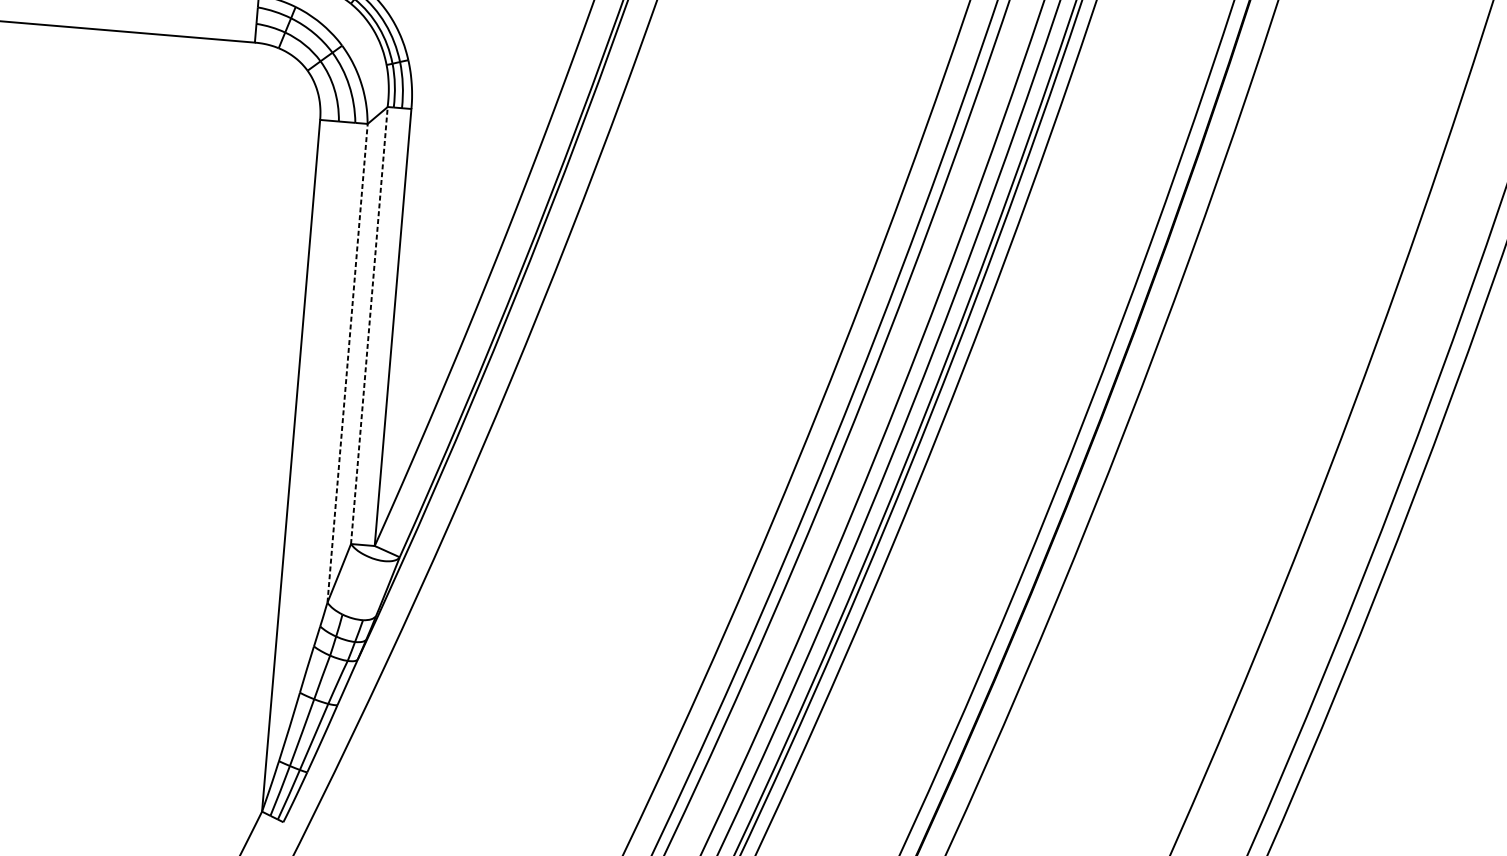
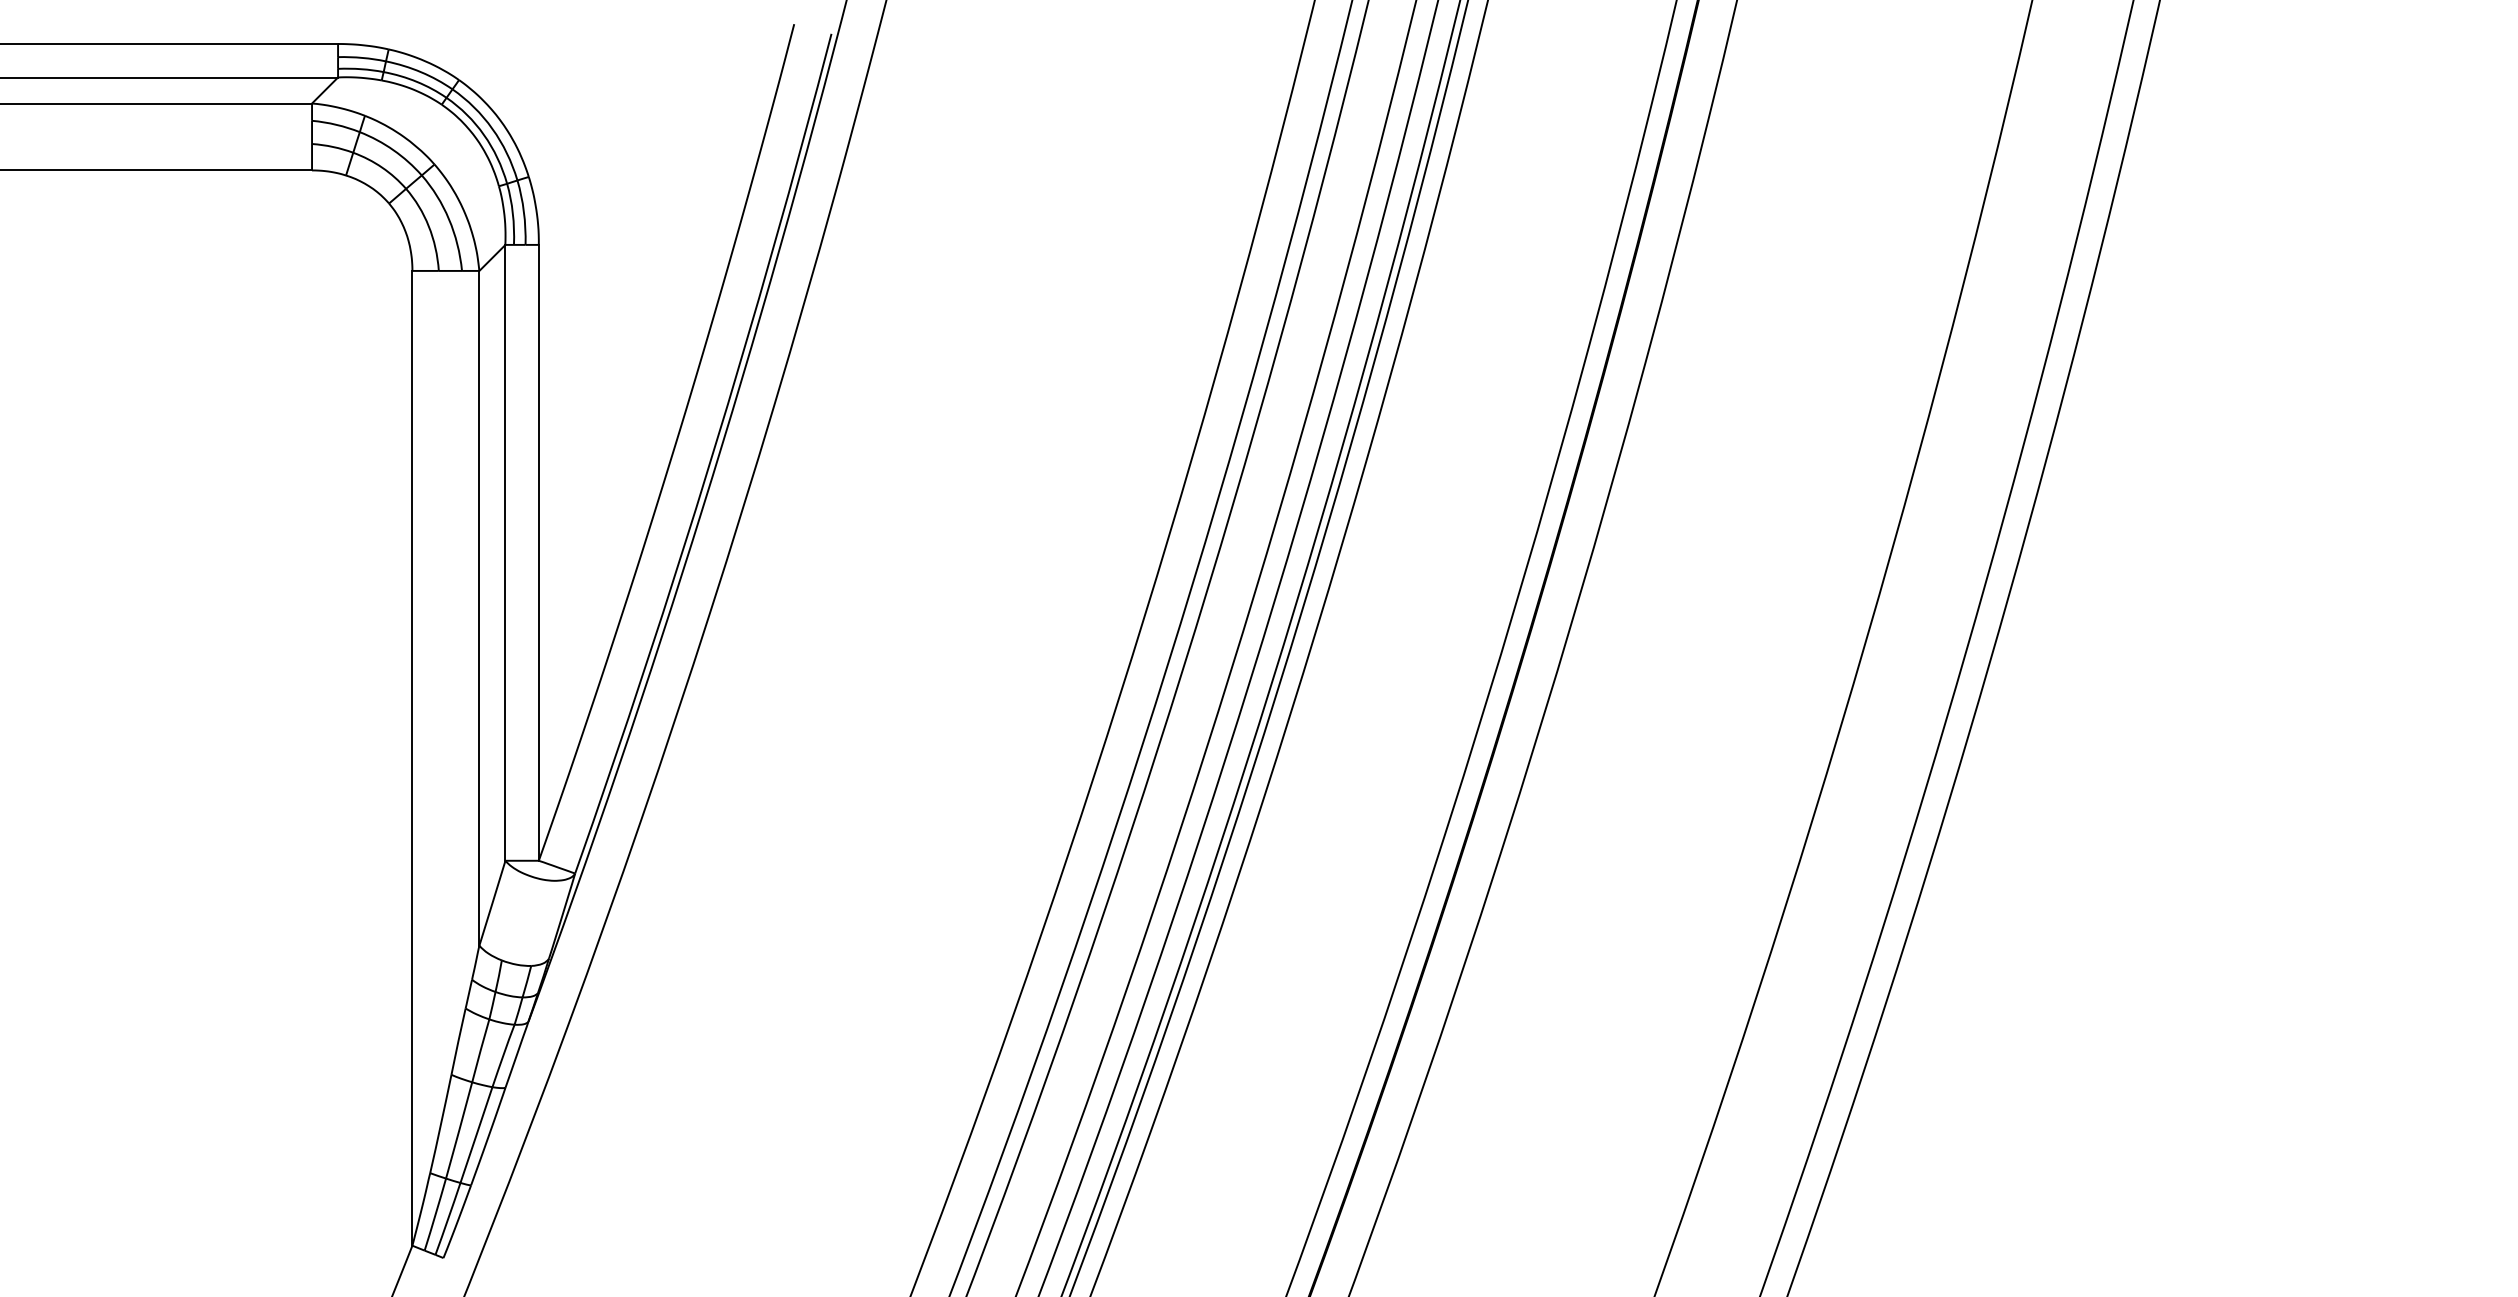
line: (369, 325) -> (505, 552), dashed -> solid
line: (347, 362) -> (479, 607), dashed -> solid

